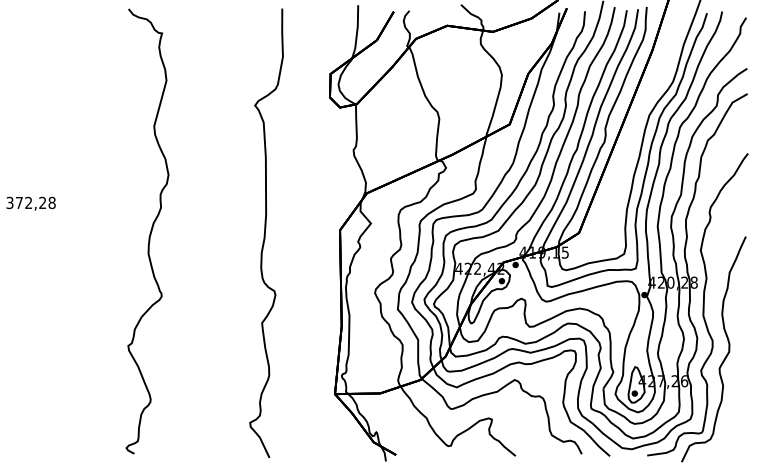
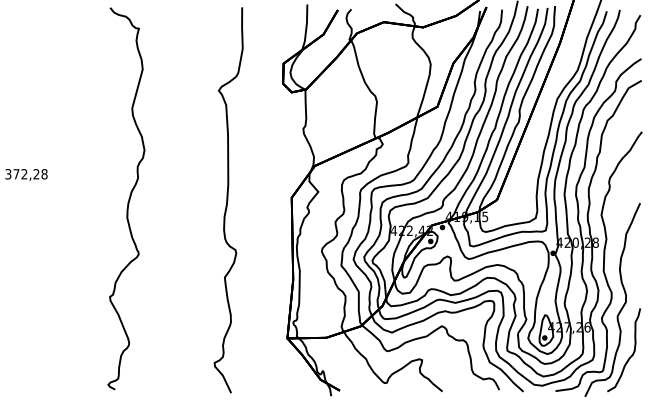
curve: (734, 414) -> (630, 355), added

